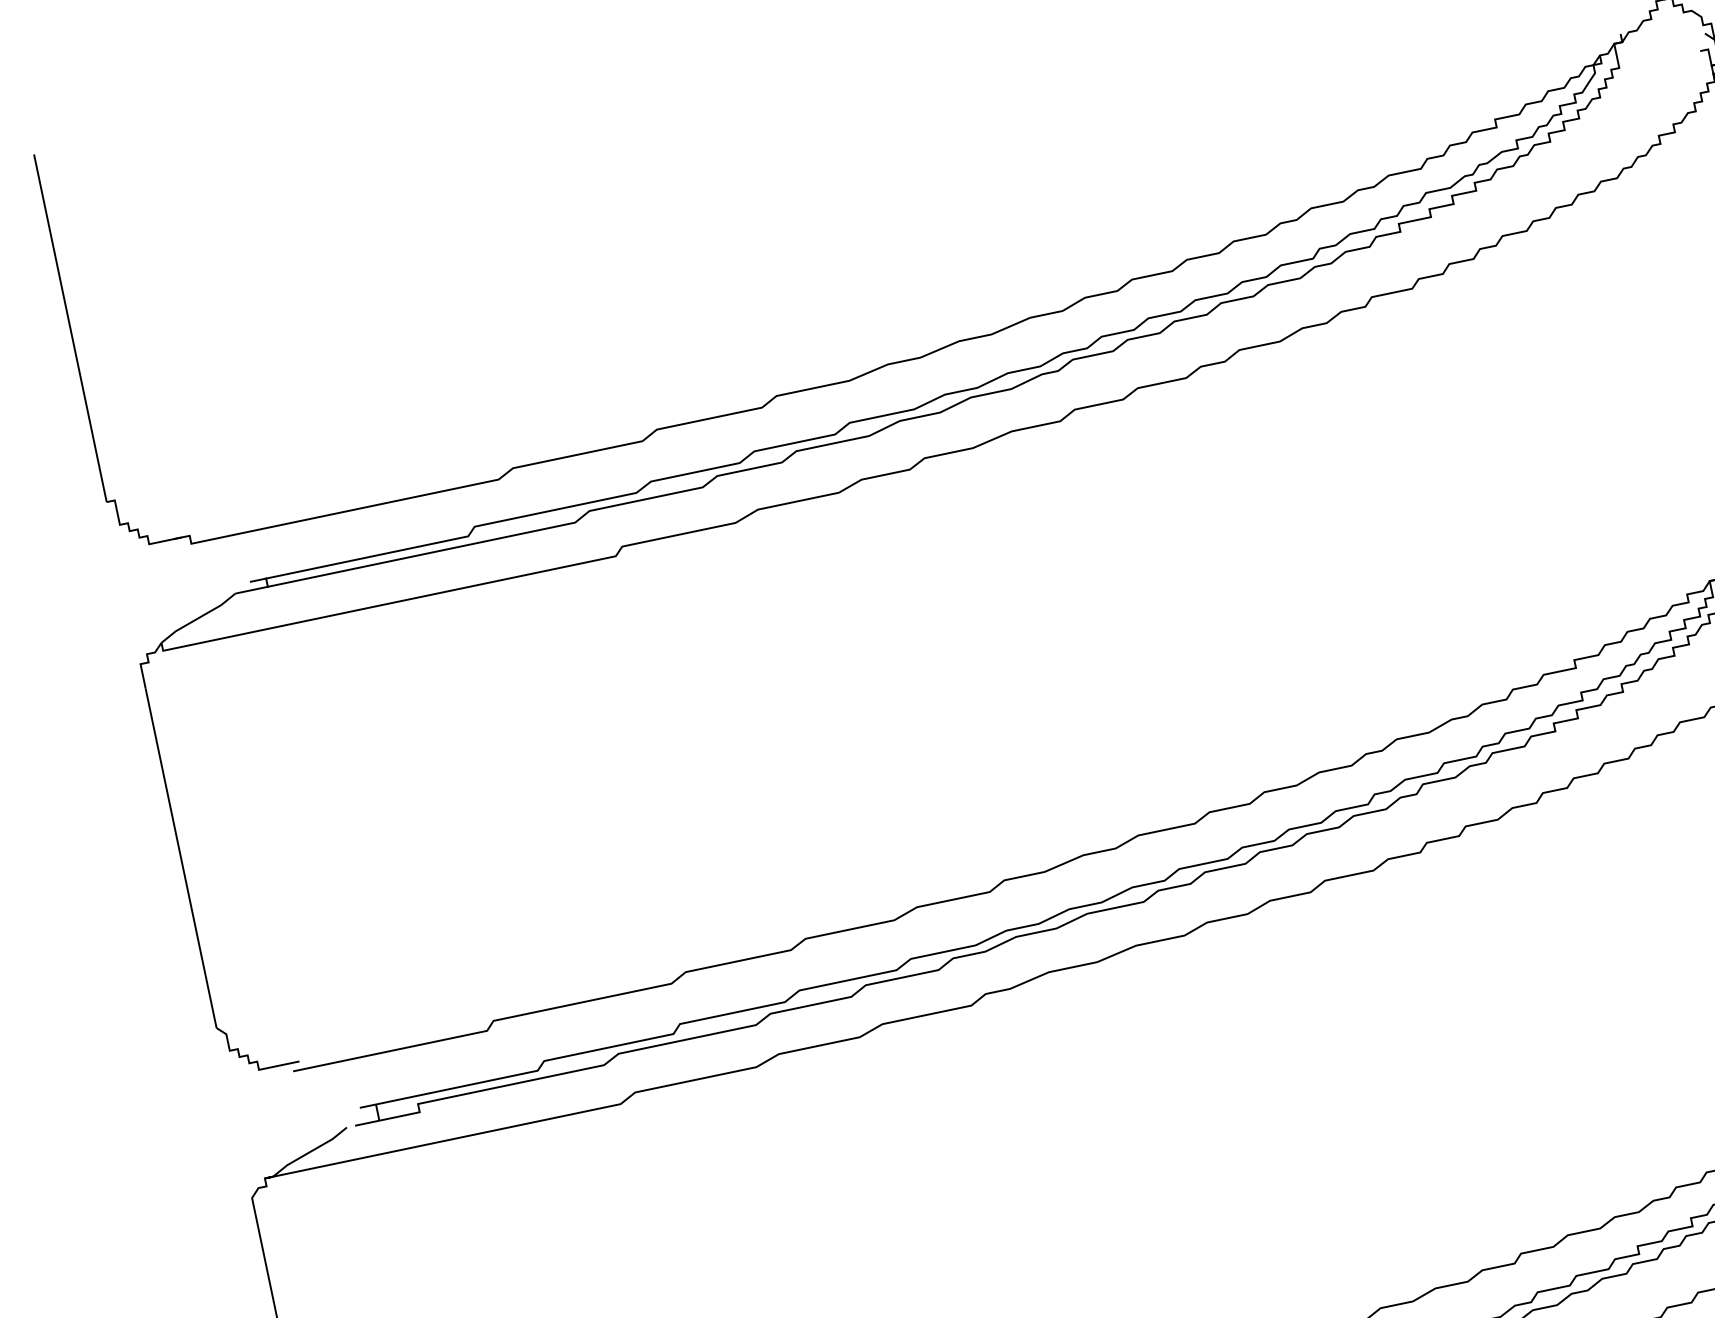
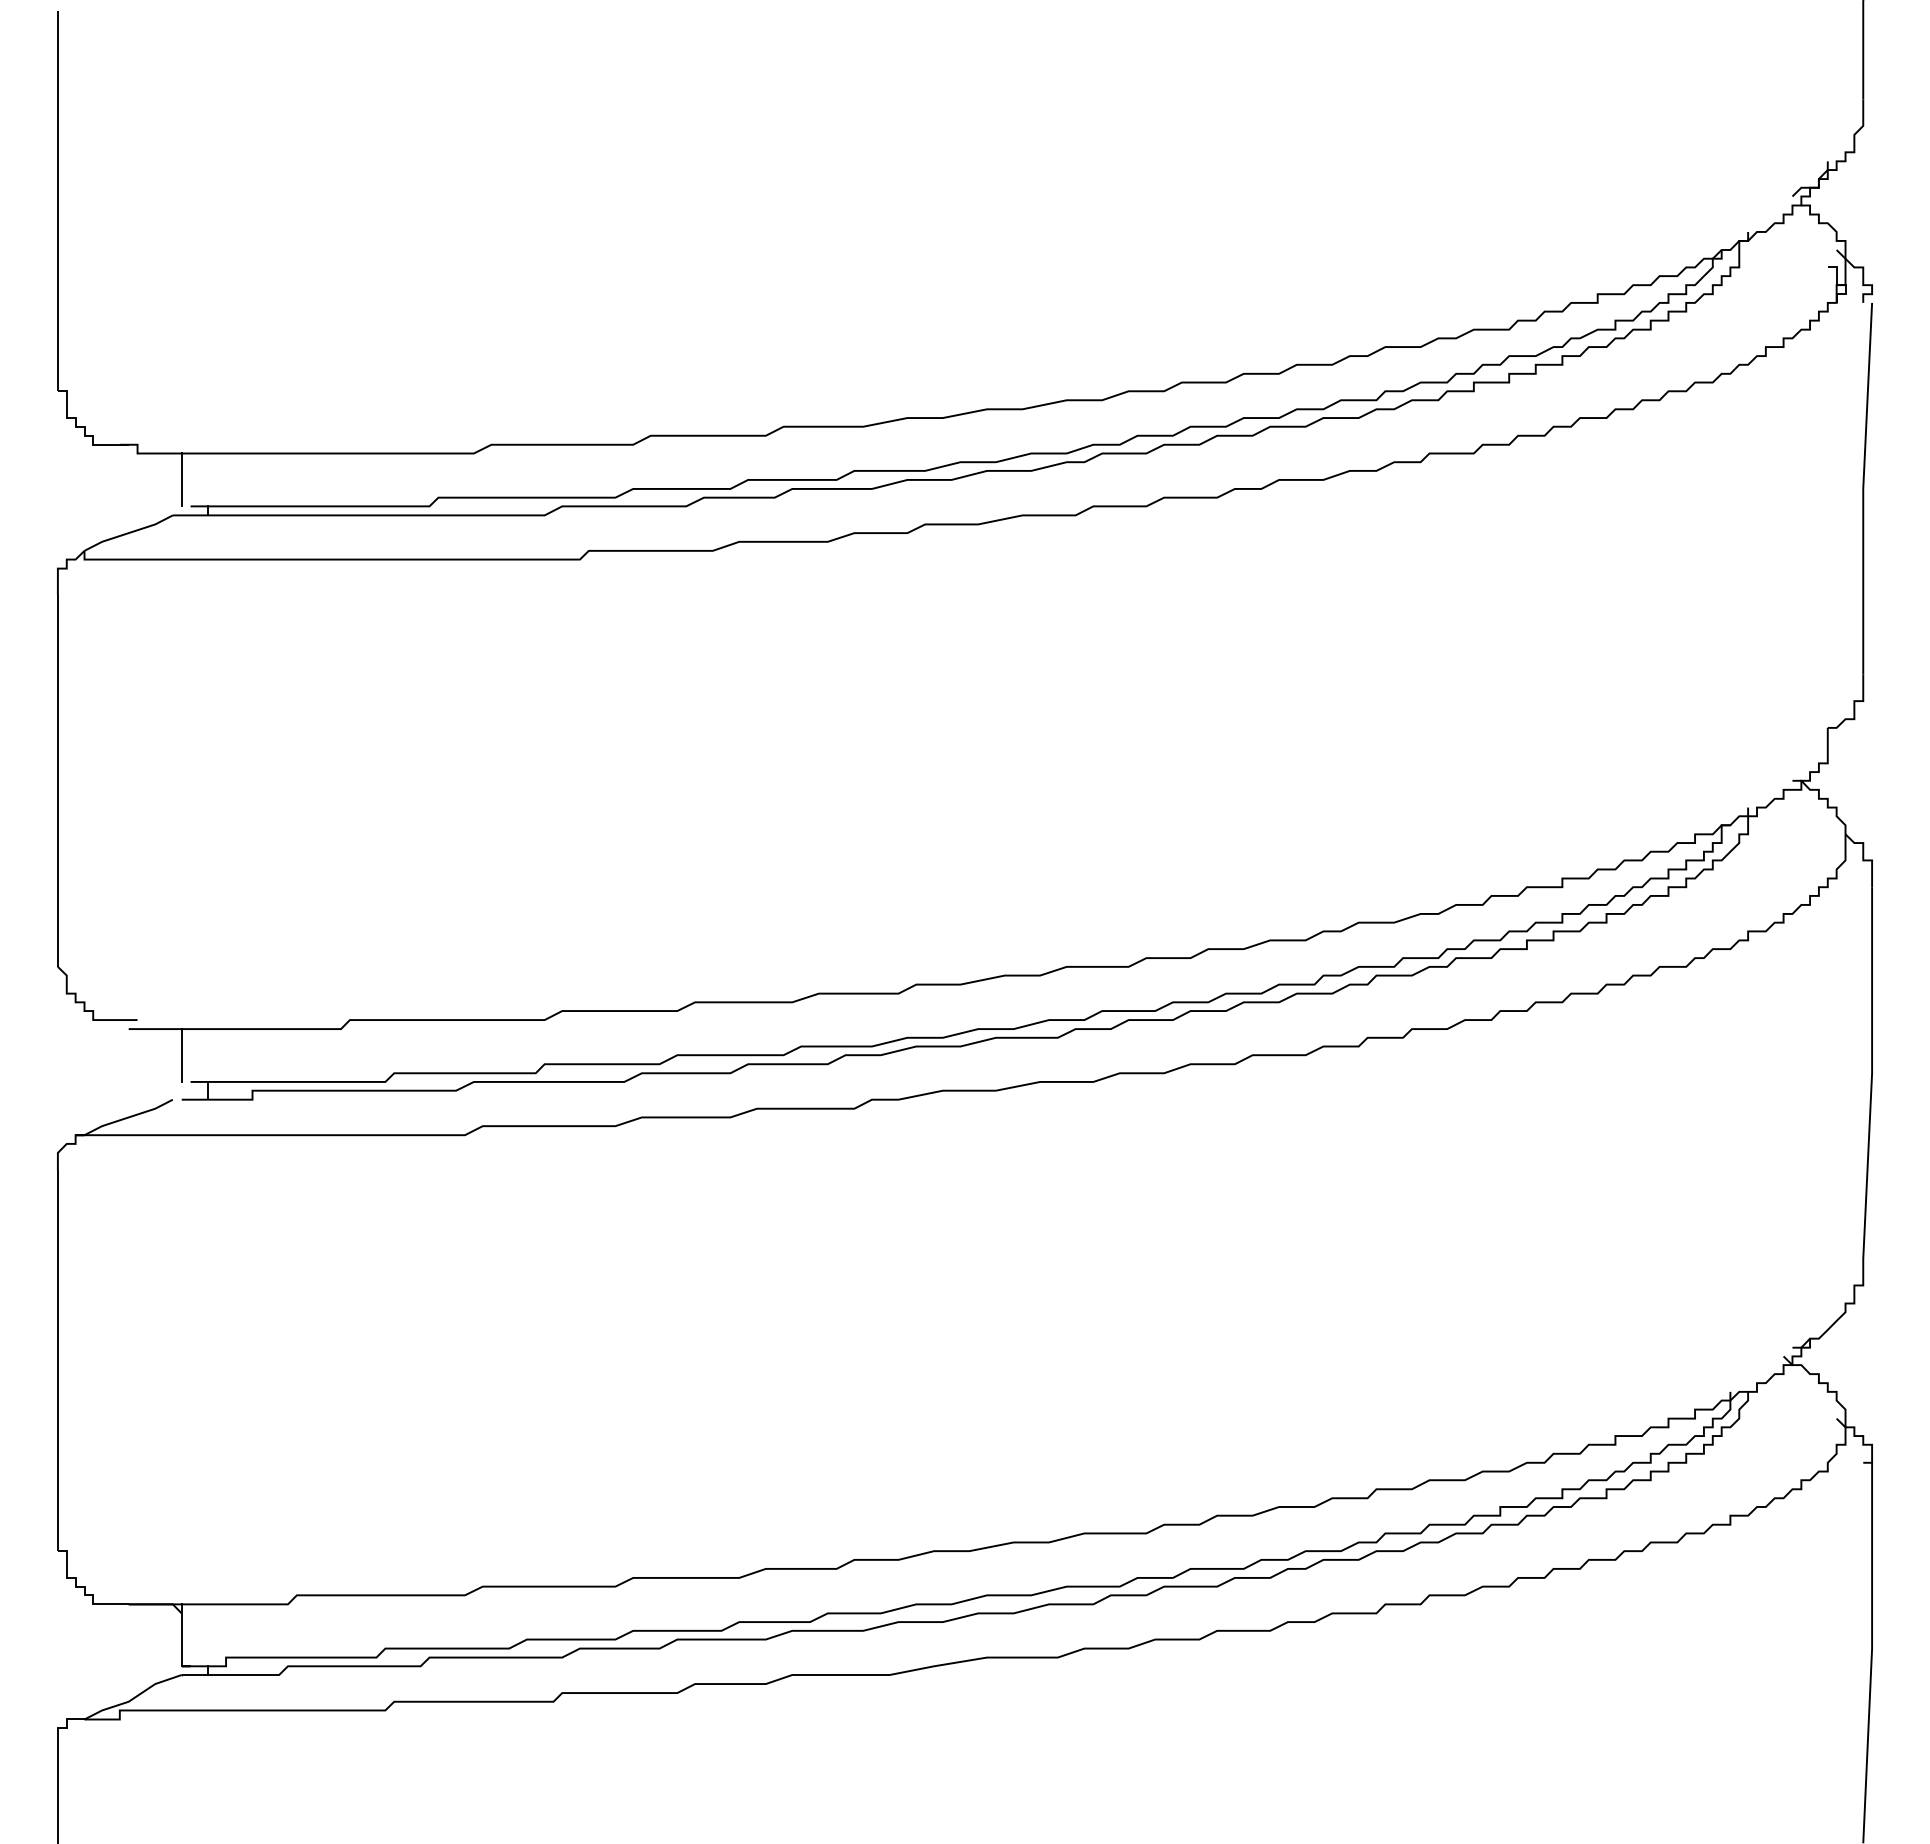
line: (236, 559) -> (181, 479), added
line: (346, 1085) -> (181, 1055), added

